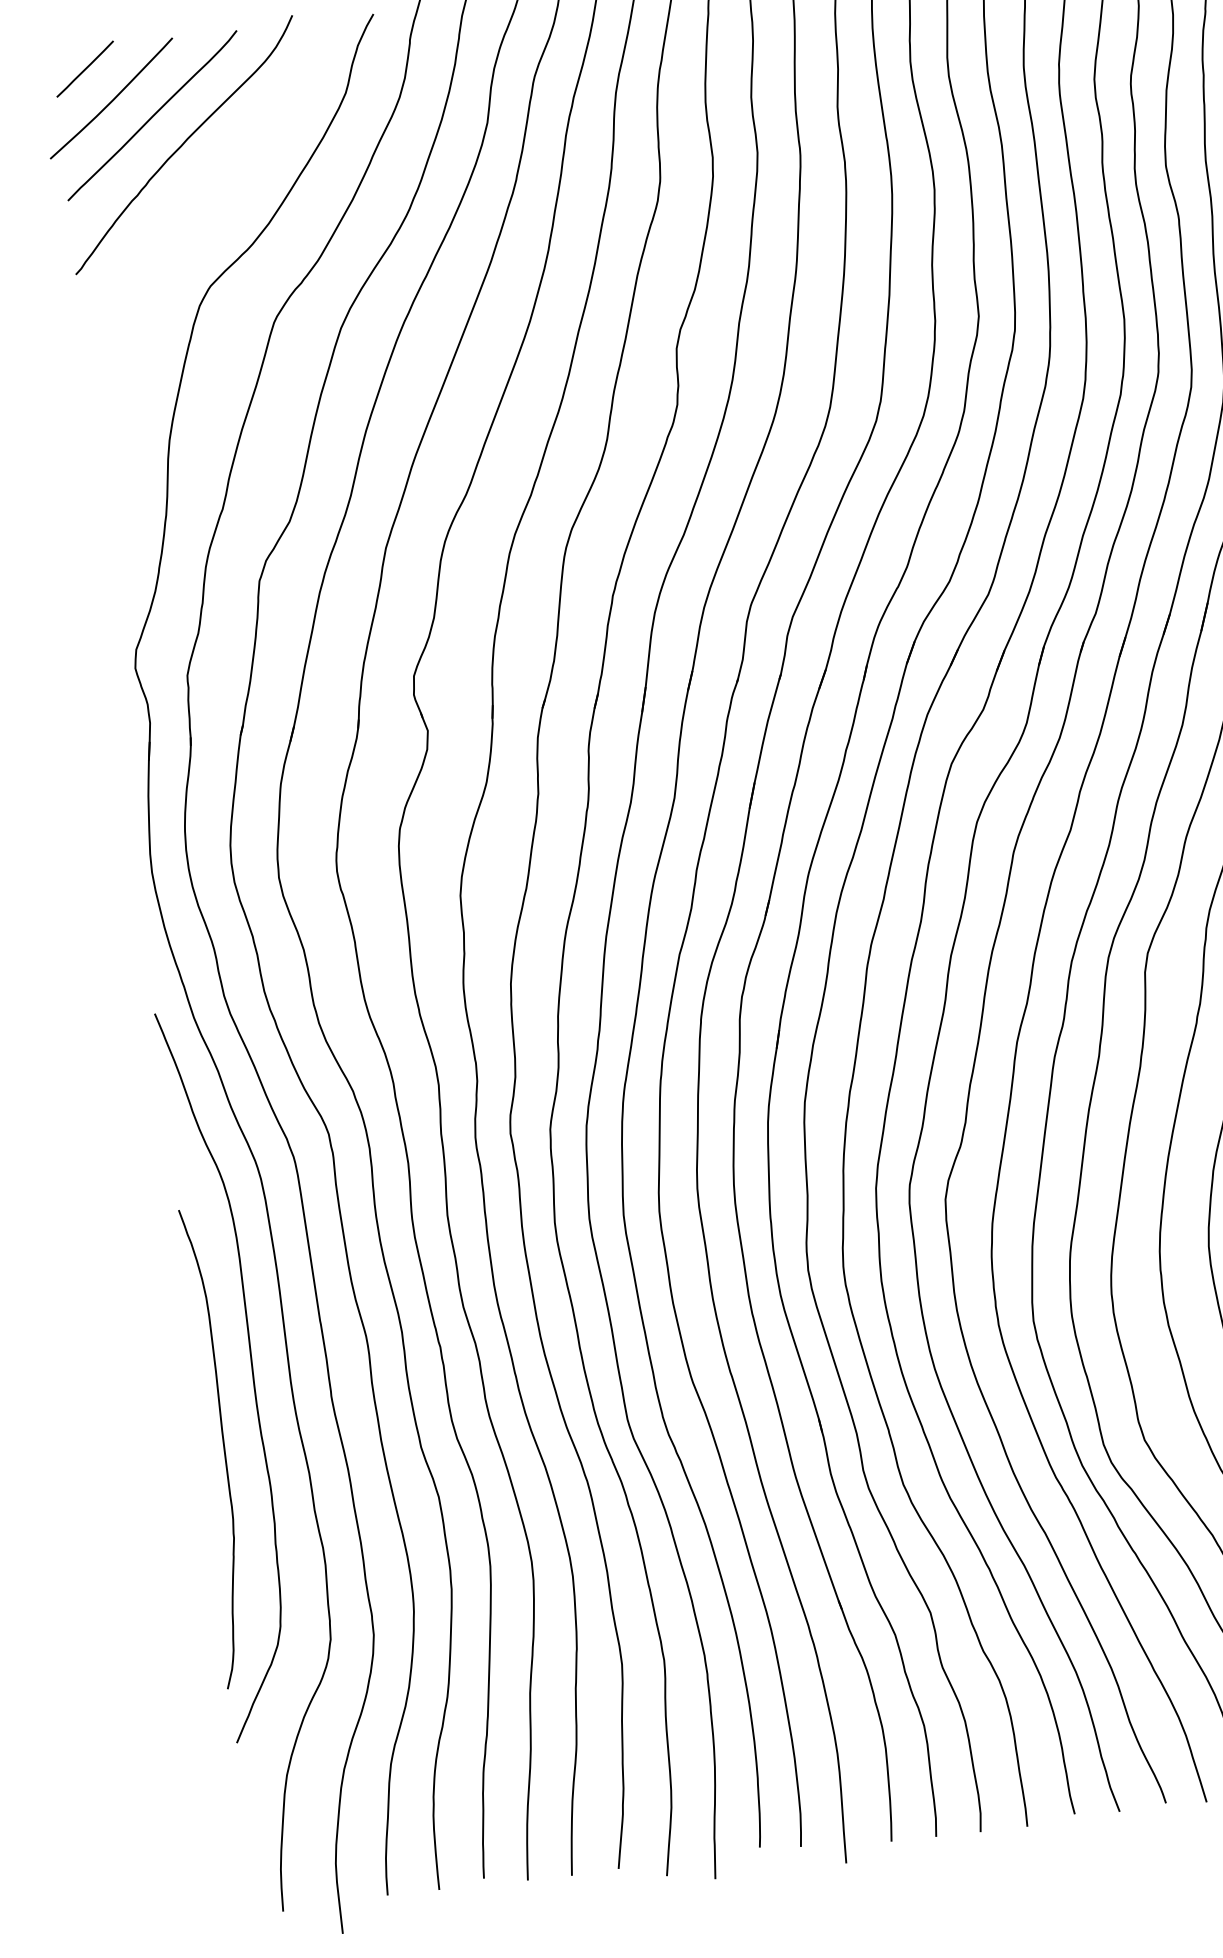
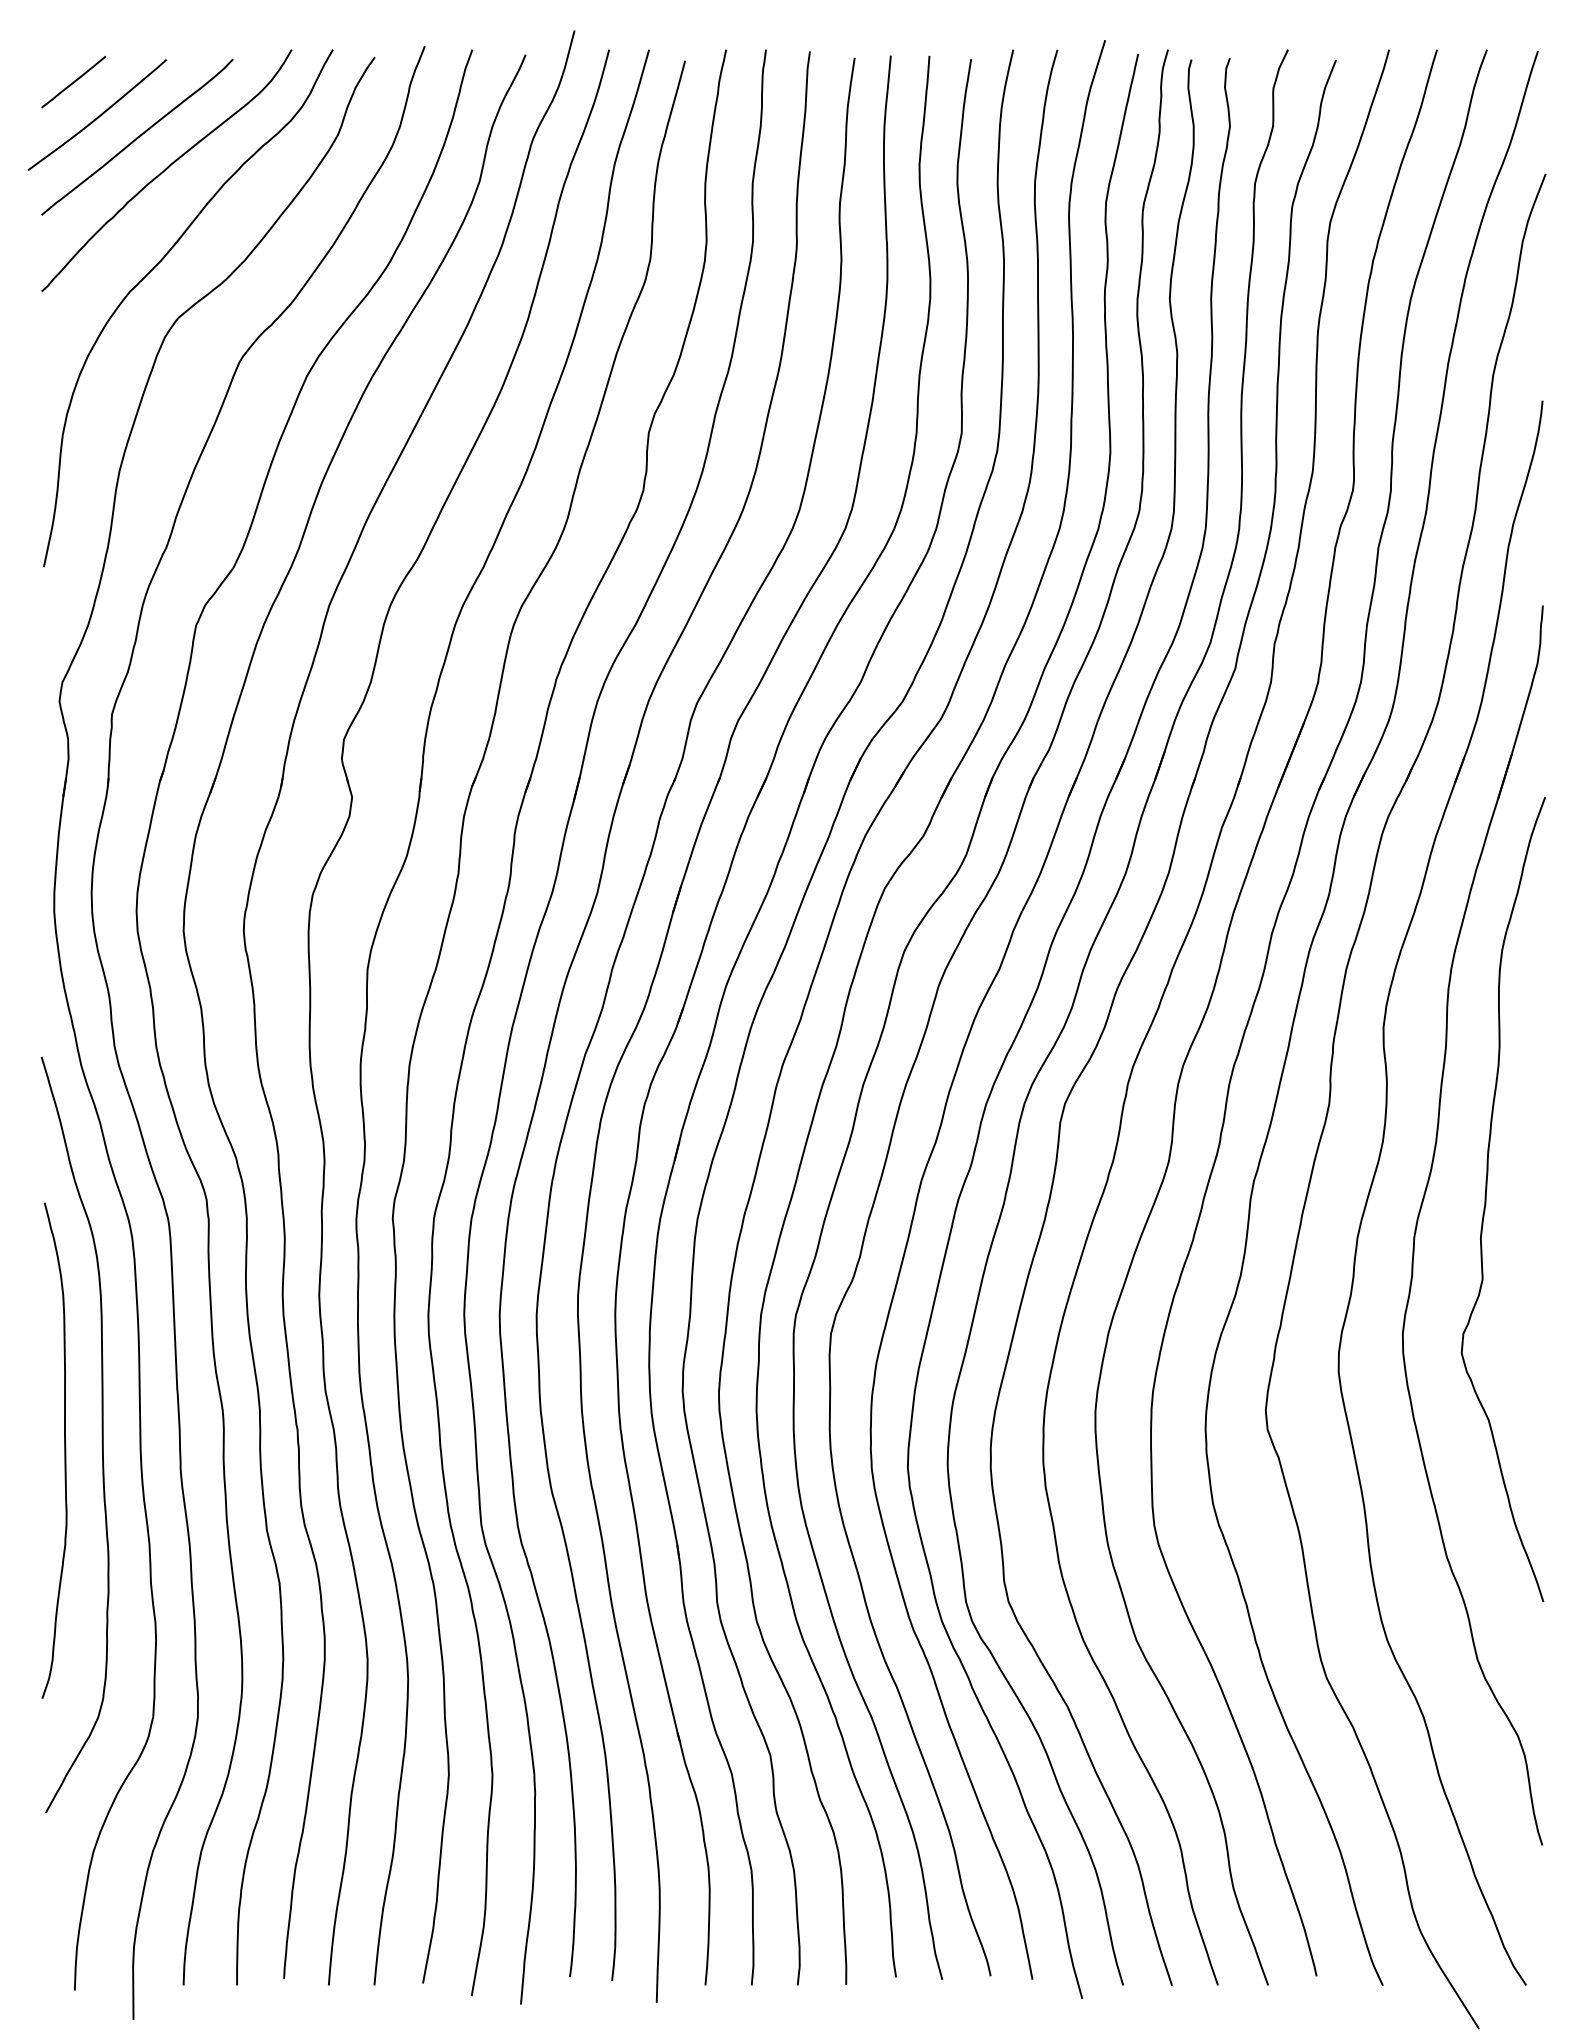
curve: (179, 243) -> (151, 271), added
curve: (223, 1447) -> (64, 1450), moved

